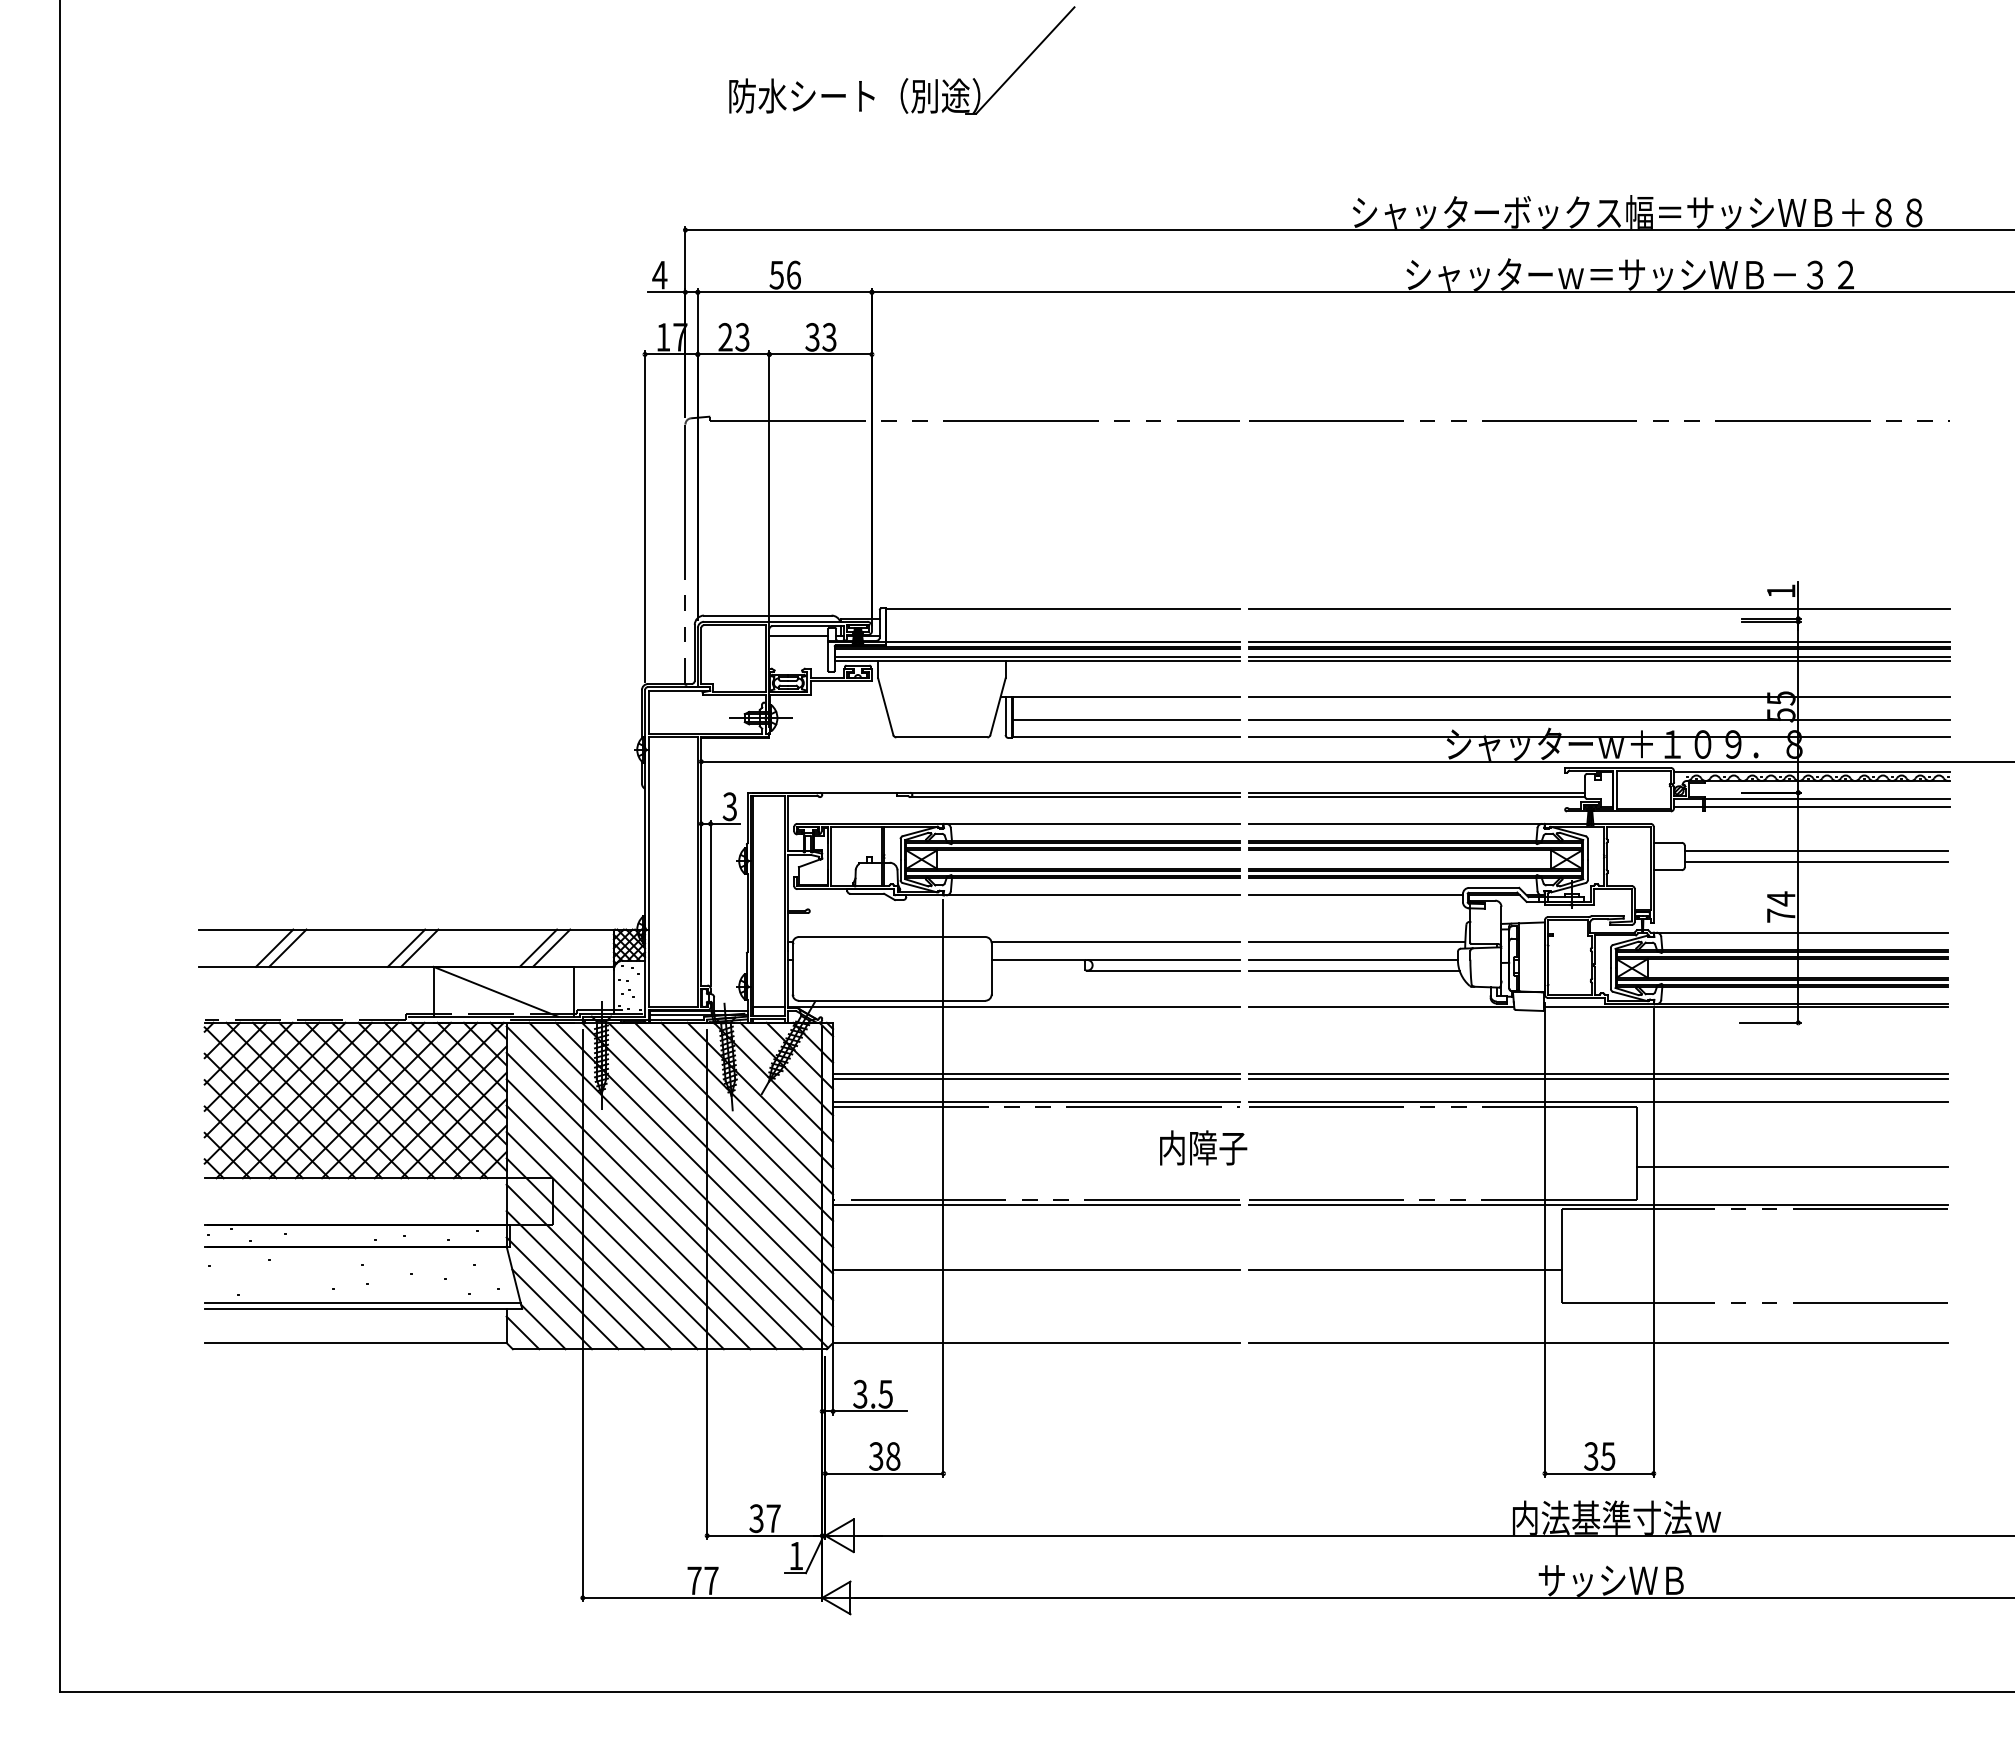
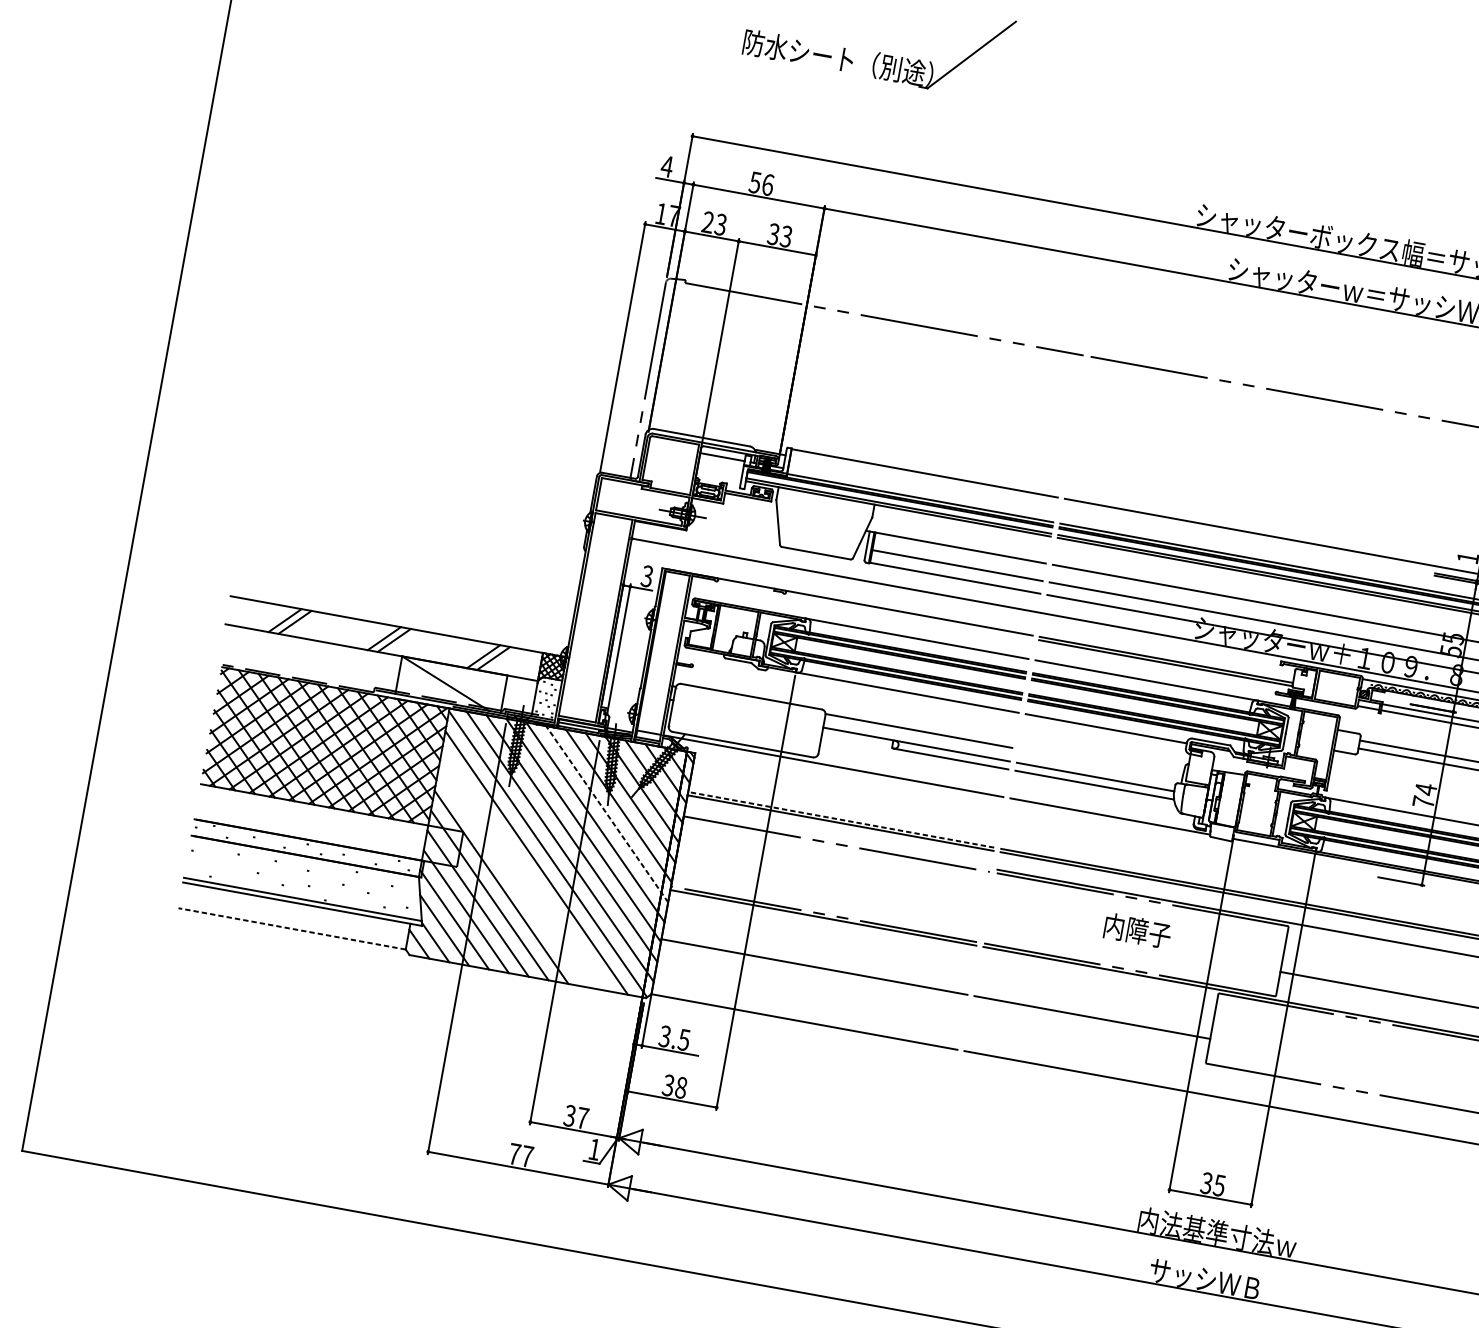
line: (1074, 797) -> (907, 616), removed
line: (1356, 942) -> (1100, 764), removed
line: (1035, 1074) -> (840, 819), solid -> dashed
line: (1036, 1102) -> (837, 840), removed
line: (733, 1121) -> (606, 813), solid -> dashed
text: (1203, 1147) -> (1137, 930), moved
line: (641, 1214) -> (524, 871), removed
line: (628, 1227) -> (513, 879), removed
line: (355, 1343) -> (291, 929), solid -> dashed

